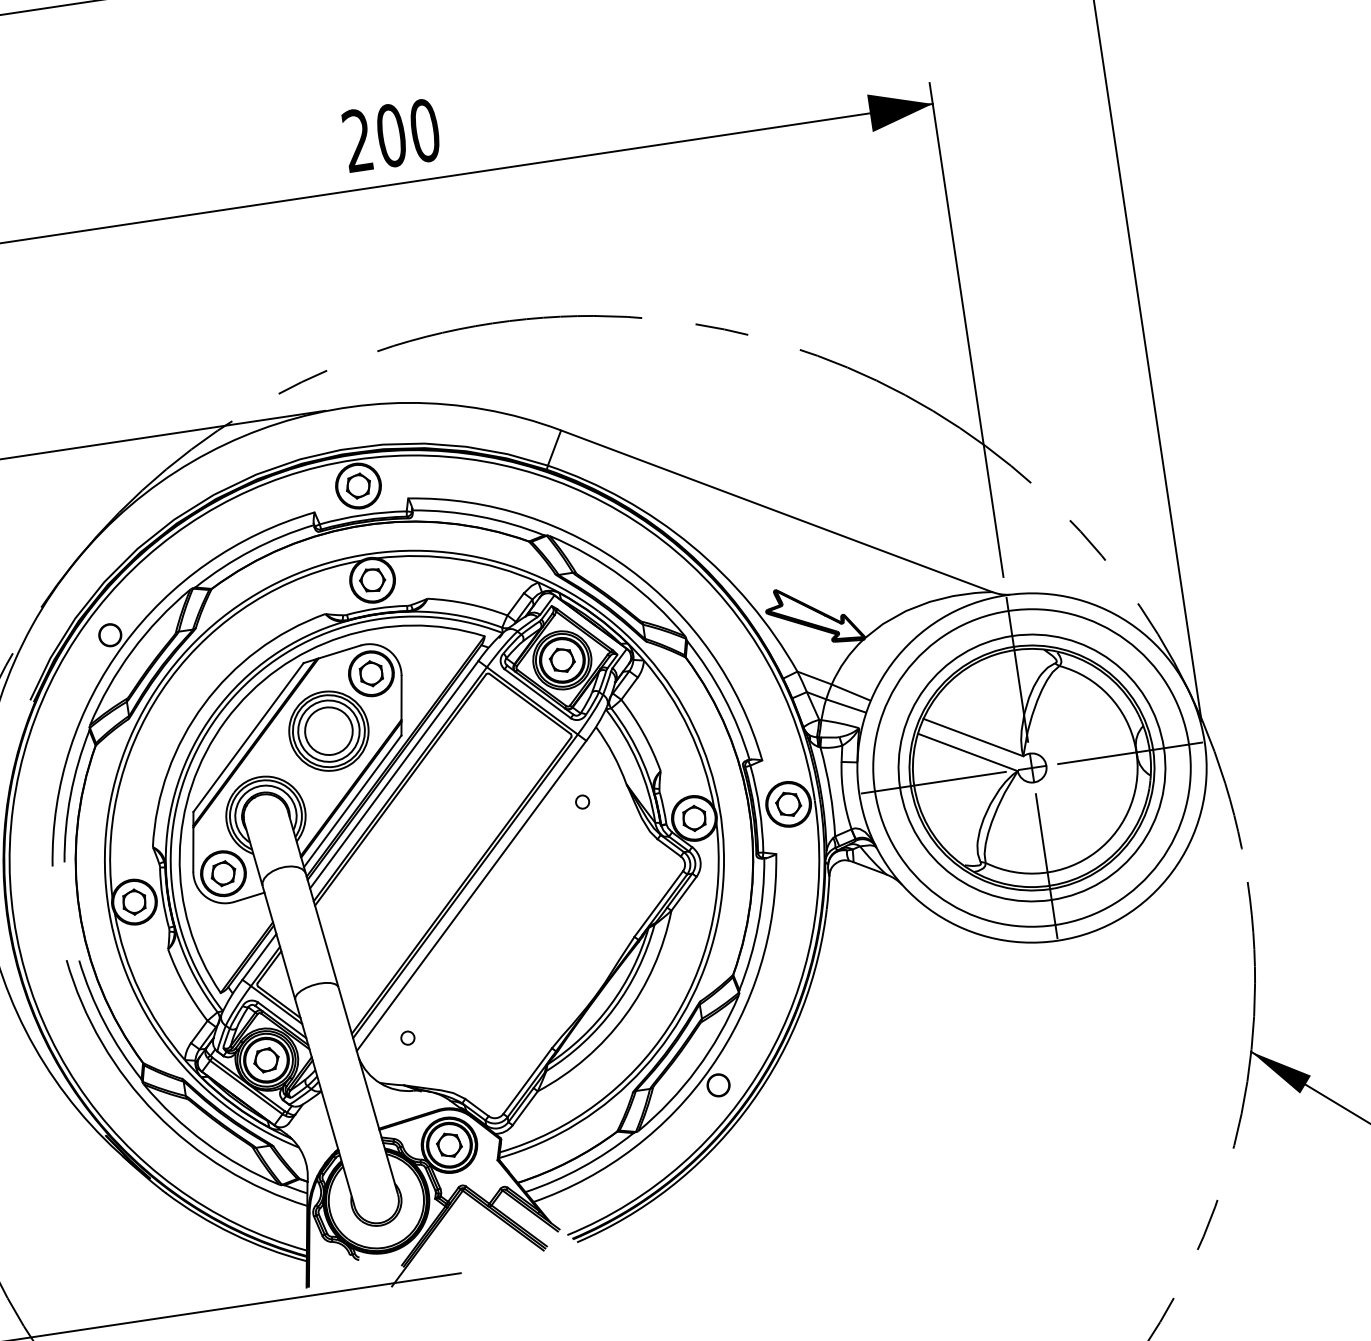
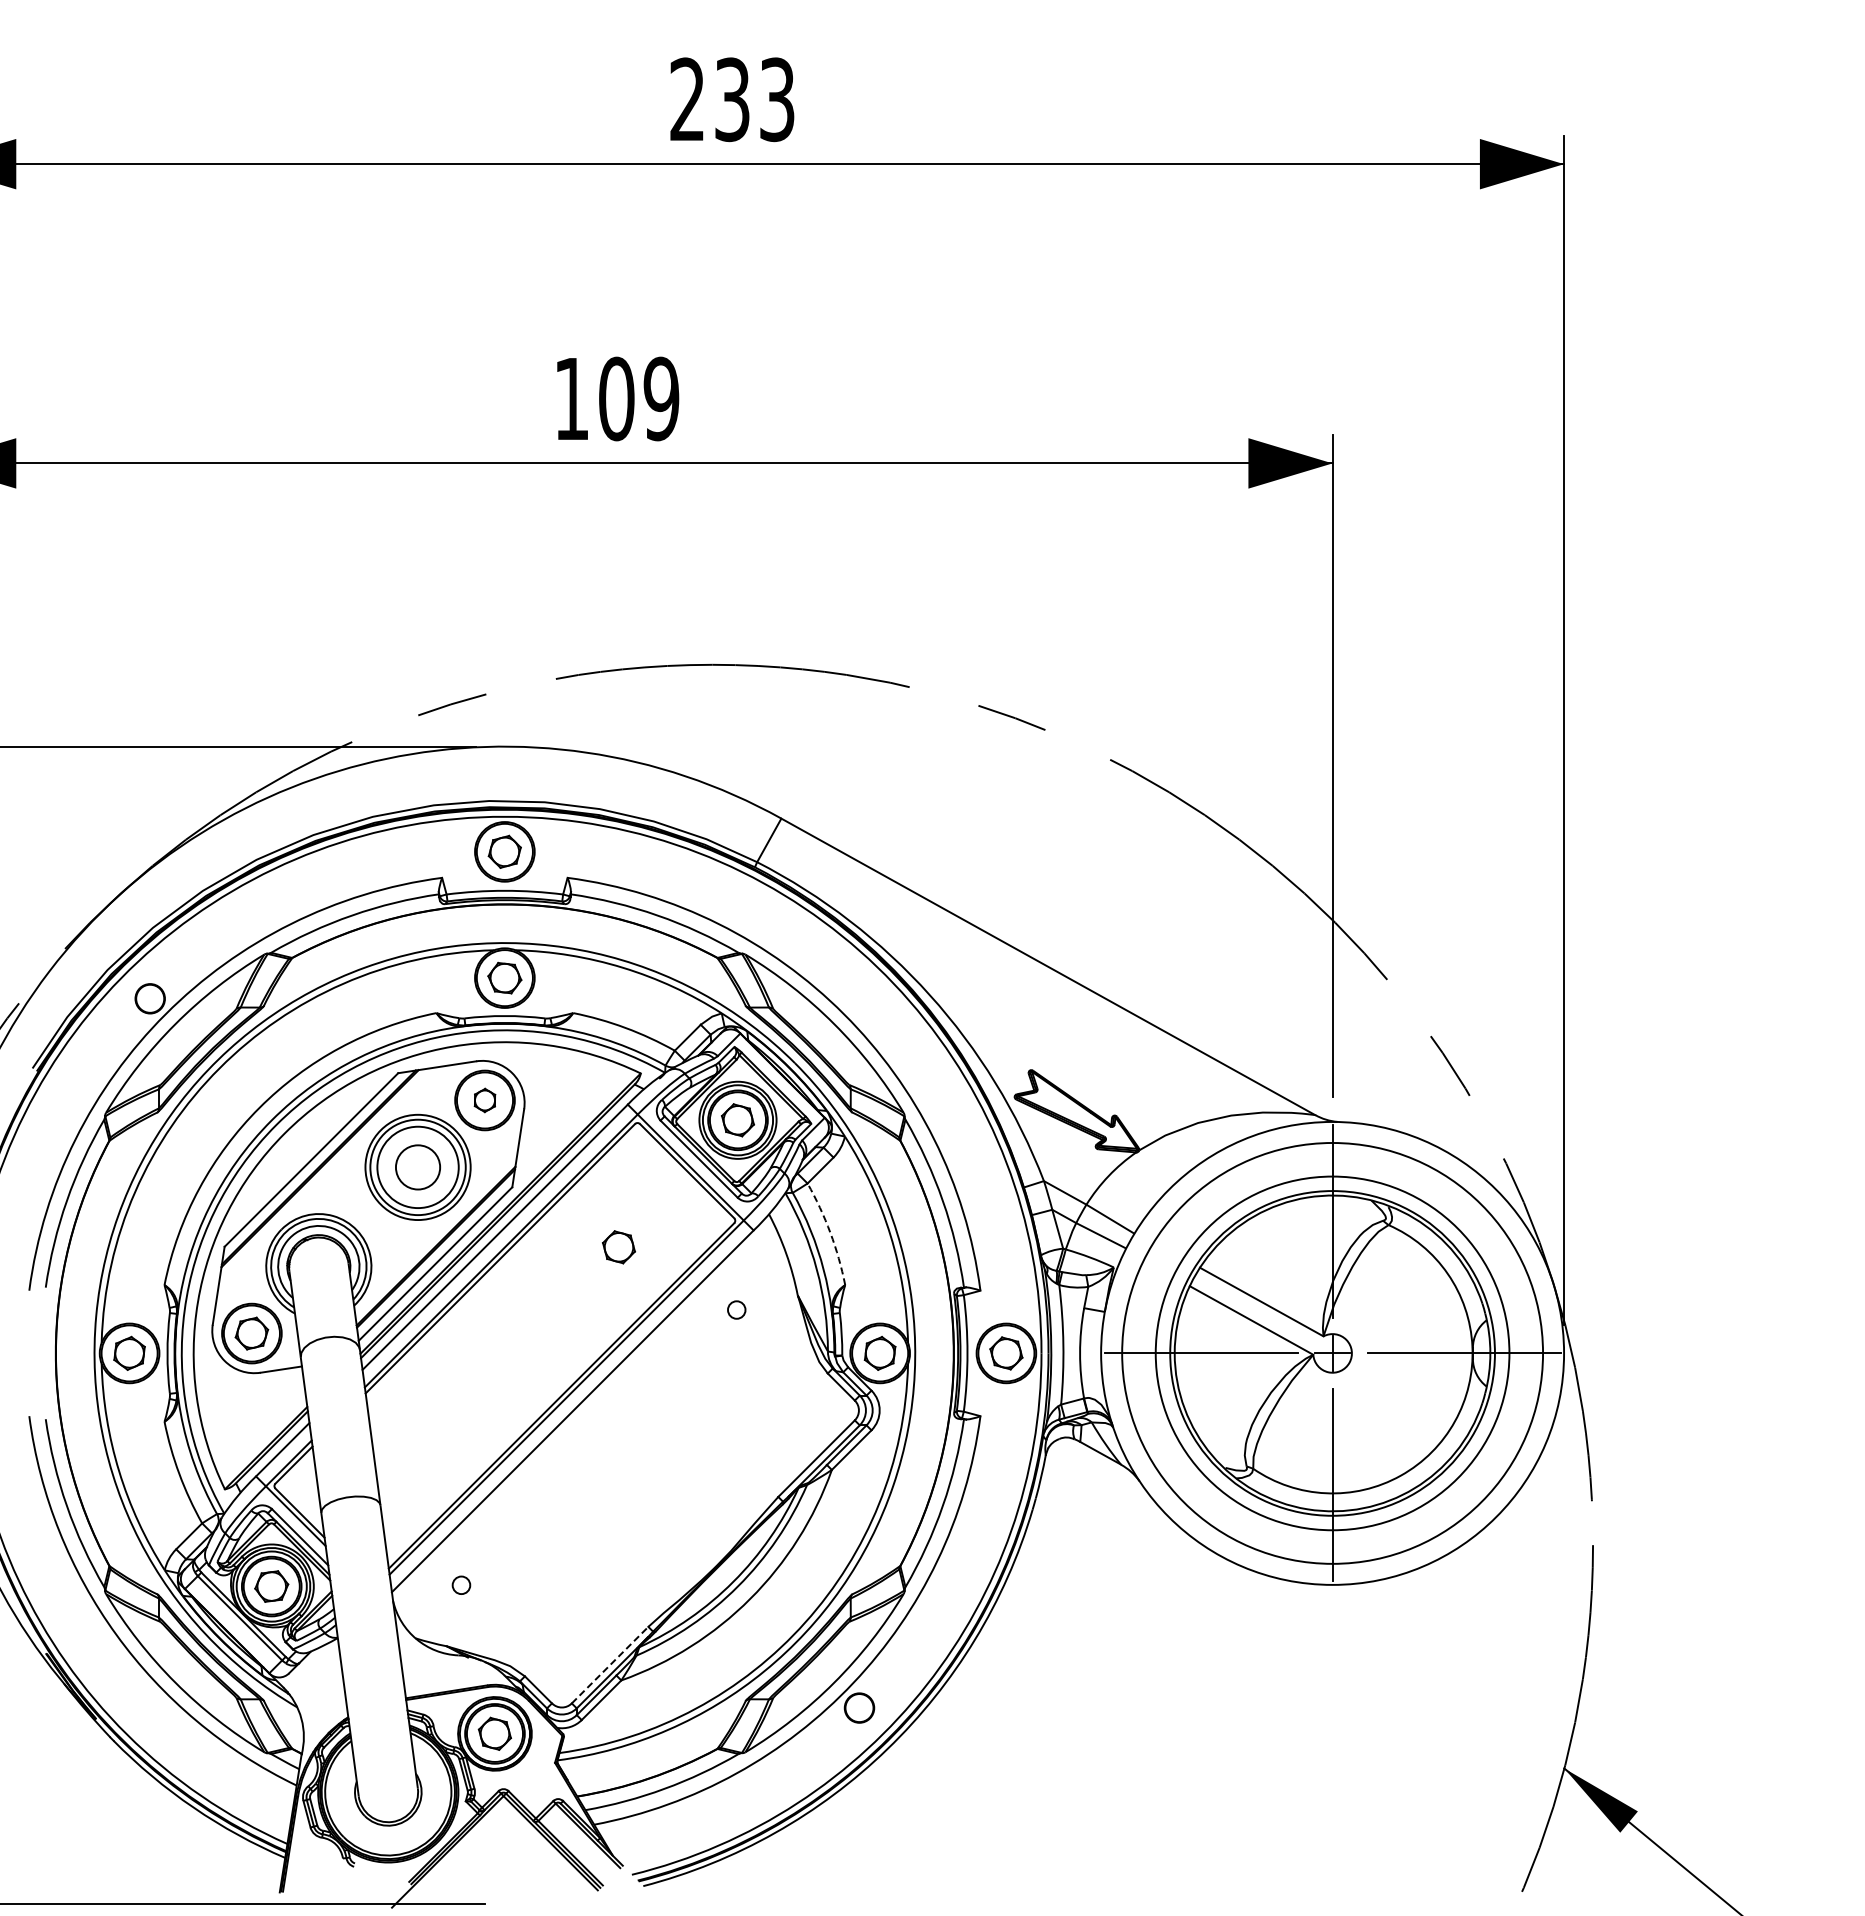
text: (391, 135) -> (616, 398), 200 -> 109
part: (371, 673) -> (484, 1100), size x0.7
circle: (328, 730) -> (417, 1166), size x0.7
arc: (643, 733) -> (830, 1232), solid -> dashed
part: (487, 768) -> (618, 1247), added
line: (527, 1080) -> (610, 1664), solid -> dashed

